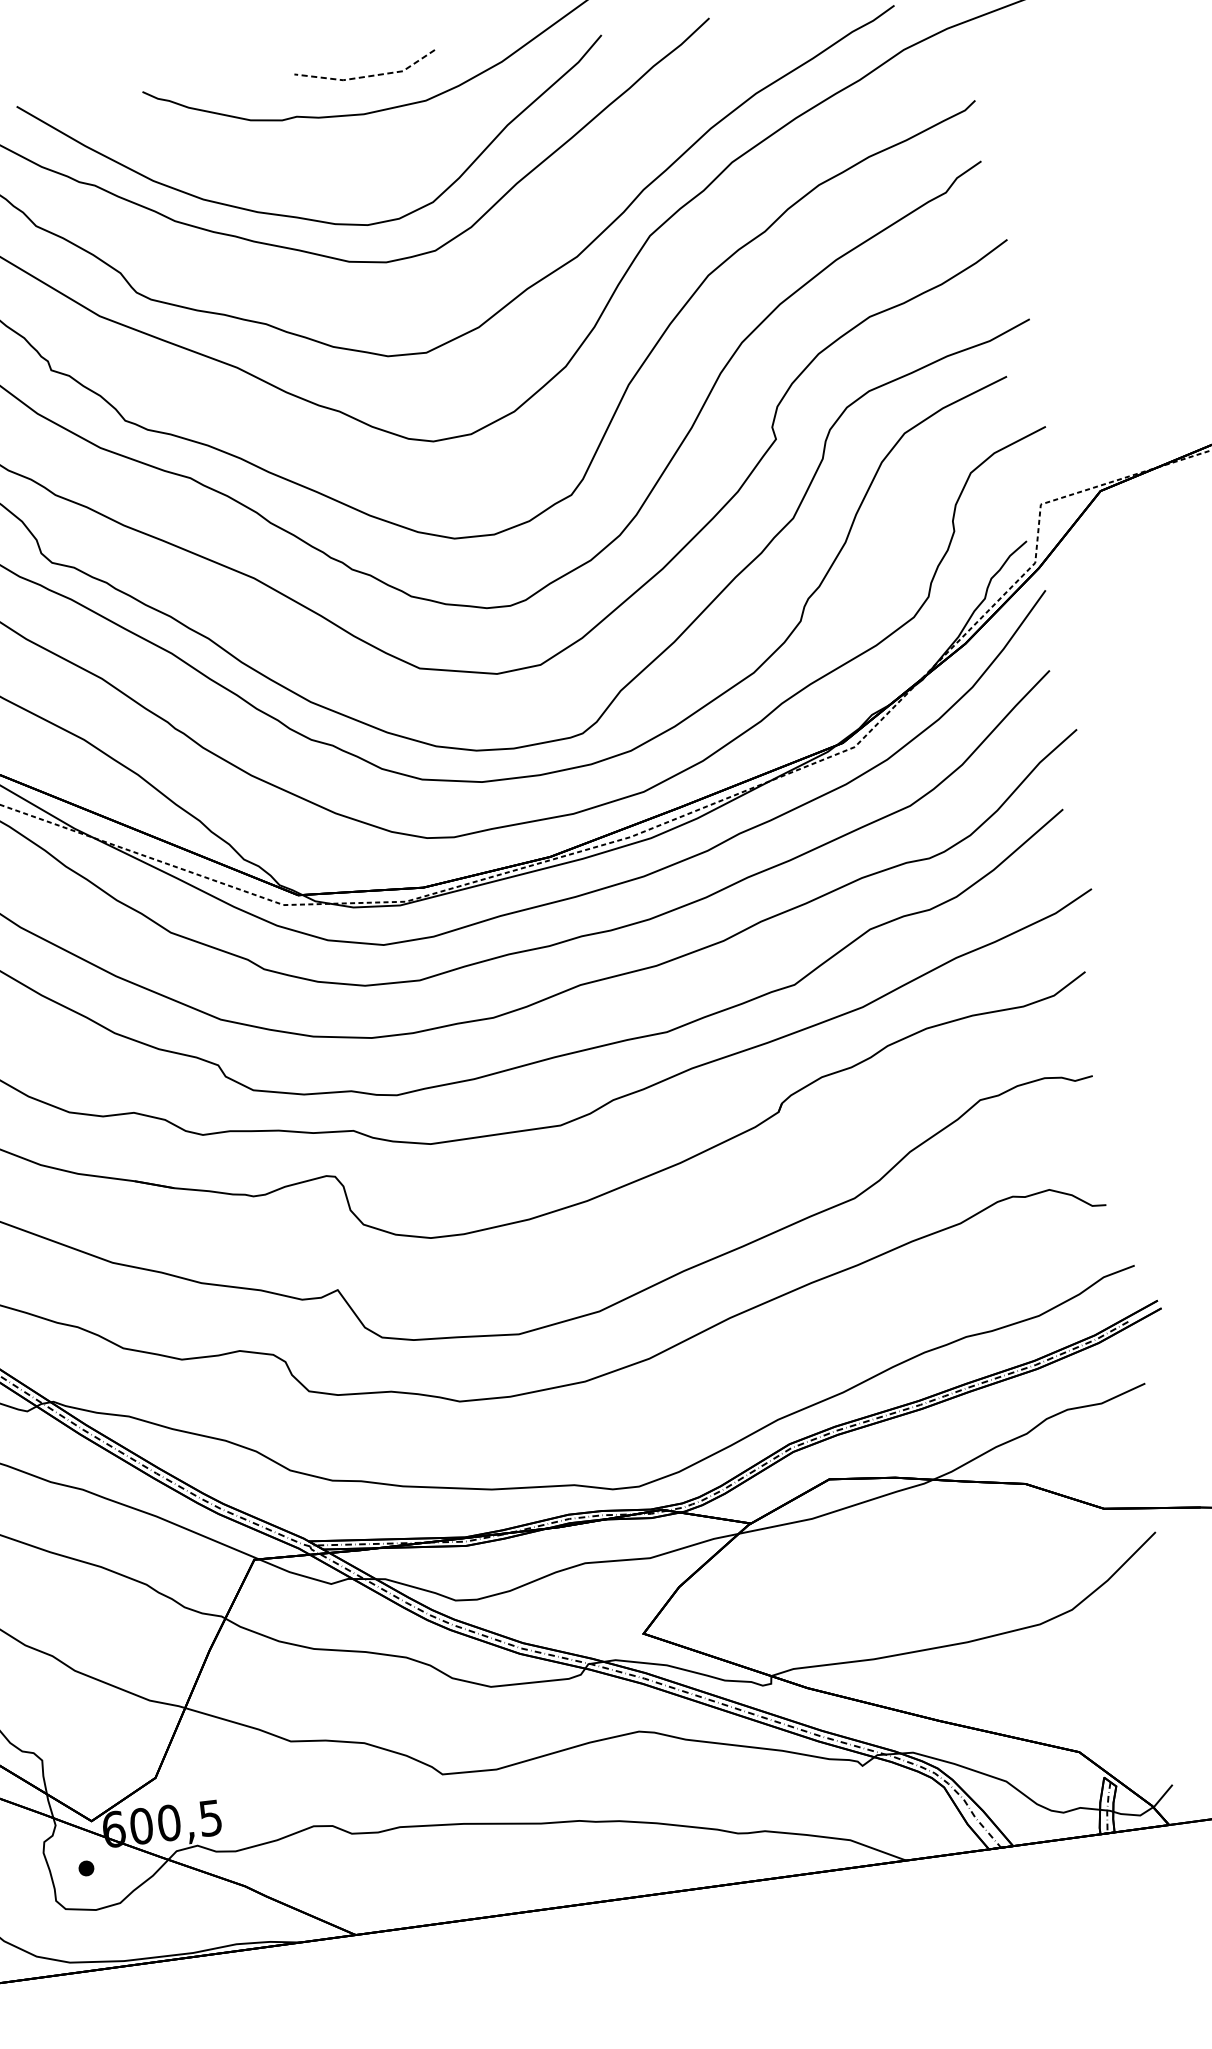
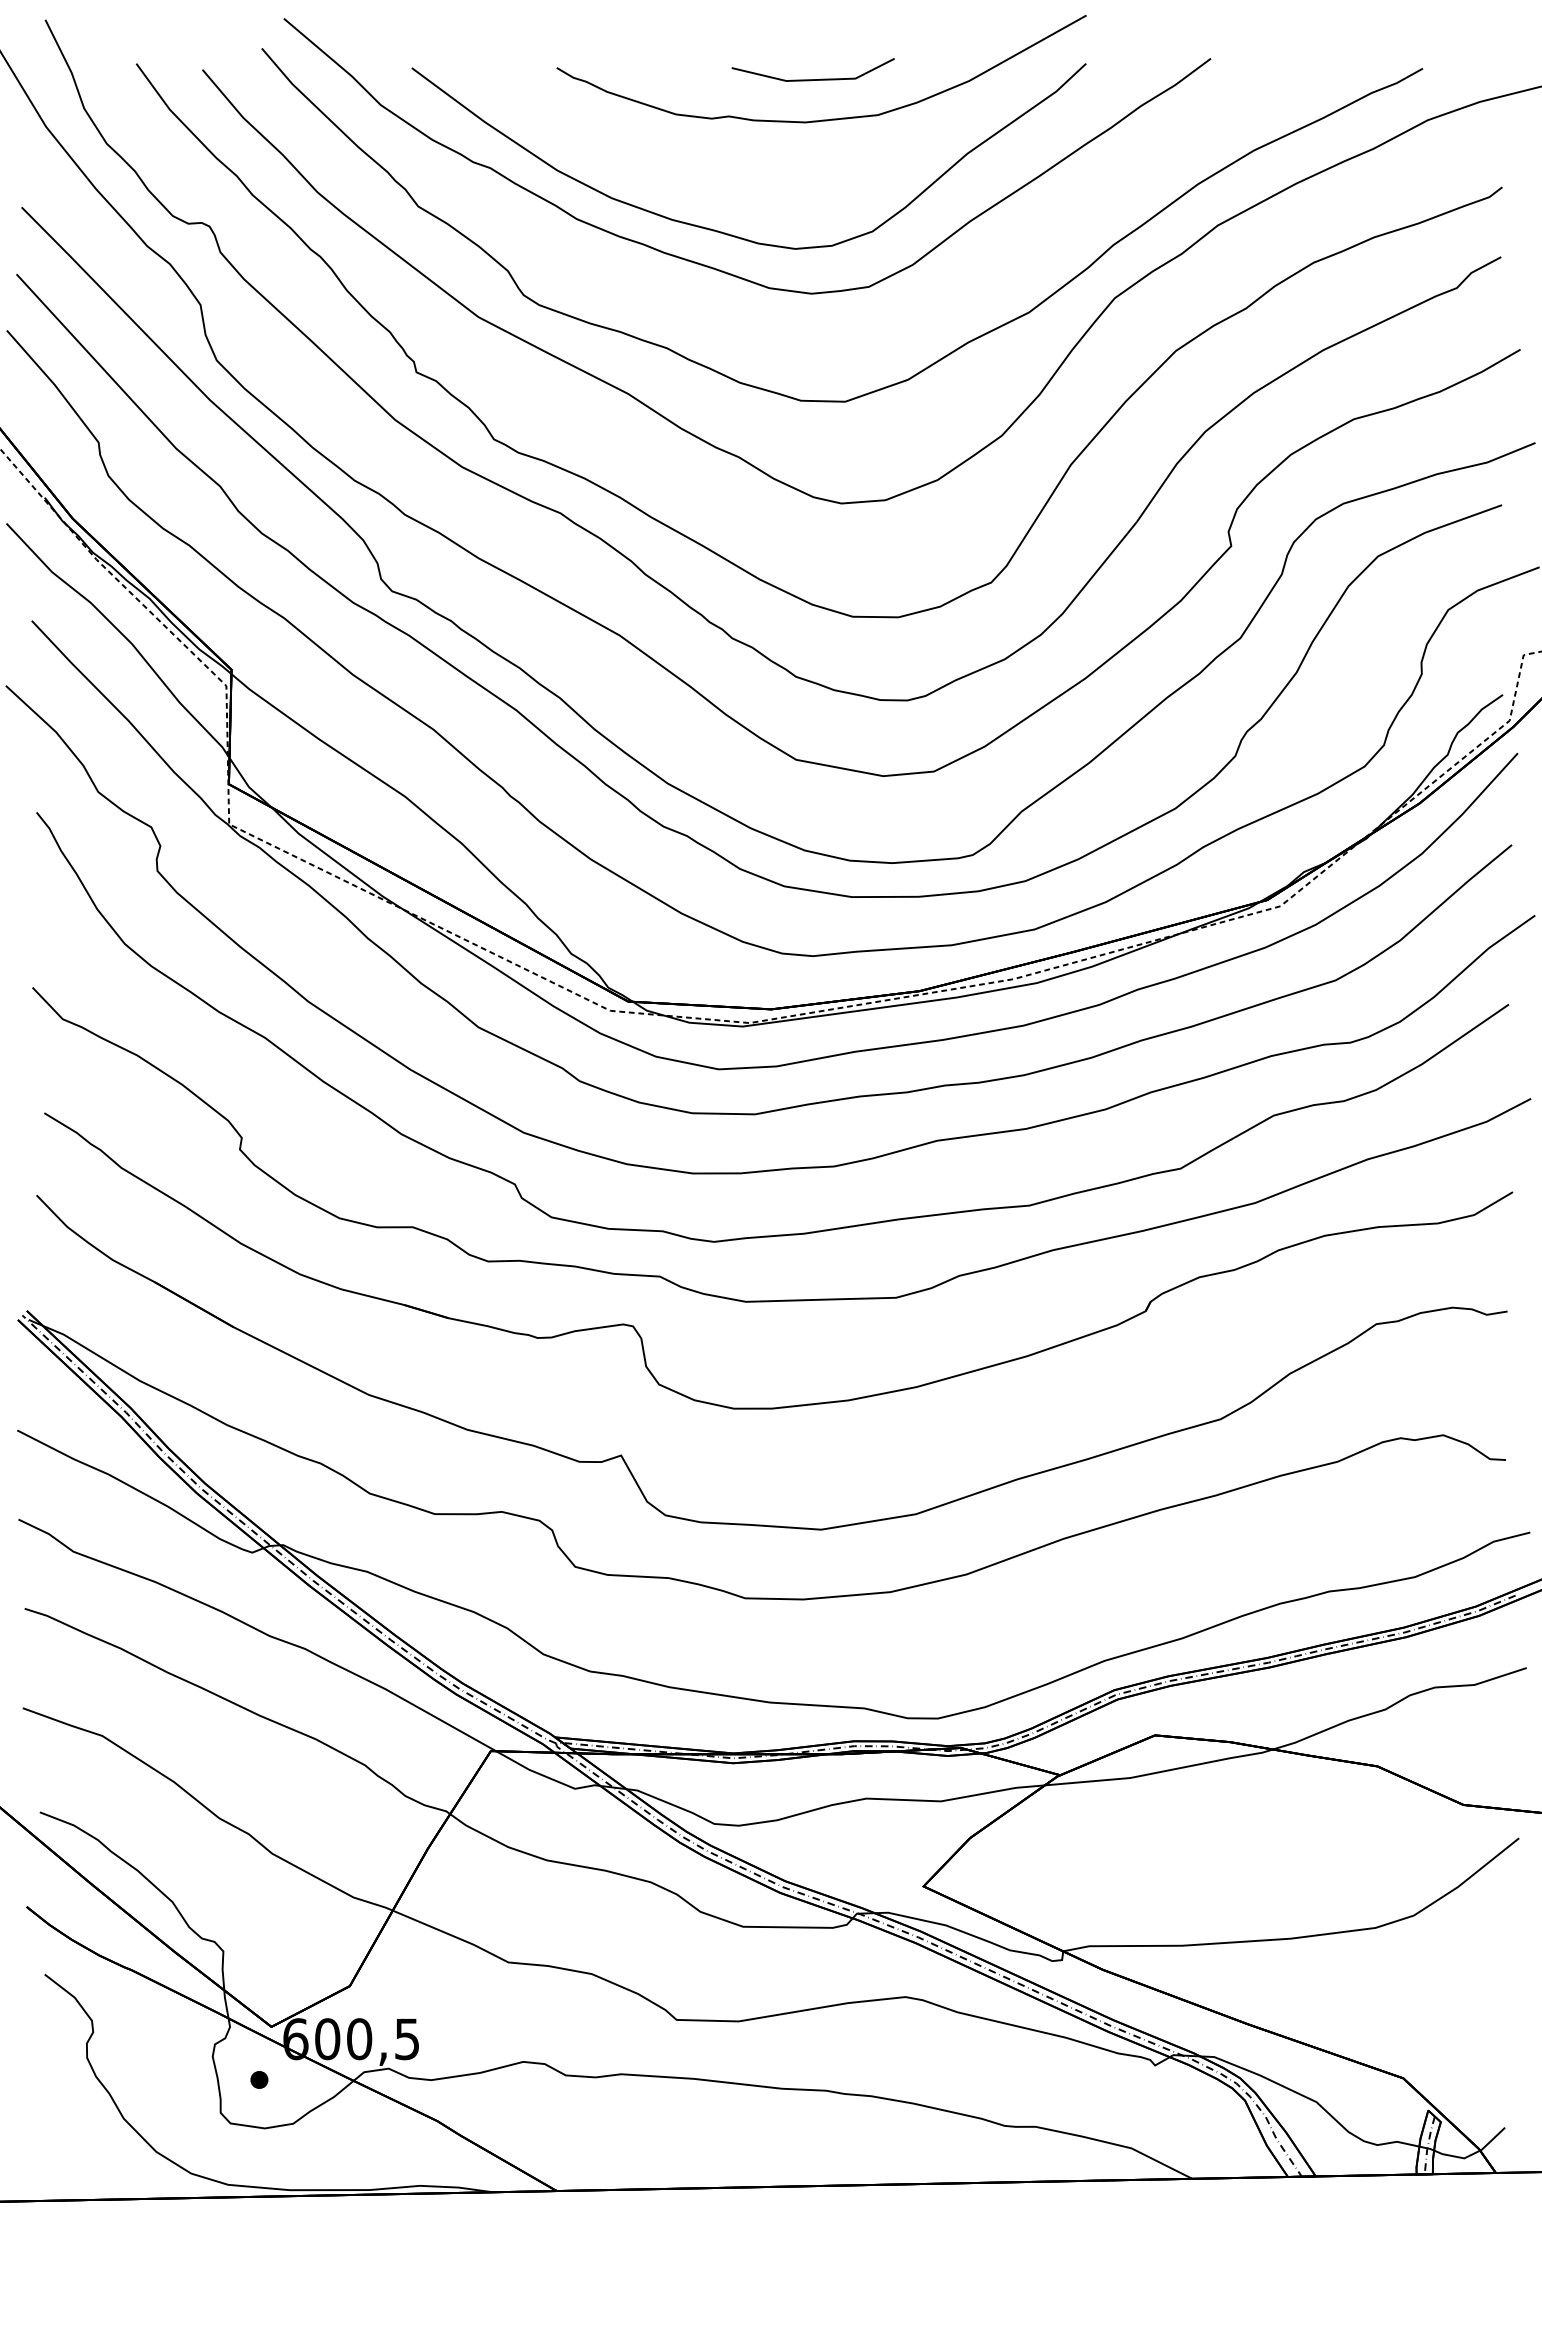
line: (368, 76) -> (815, 80), dashed -> solid

